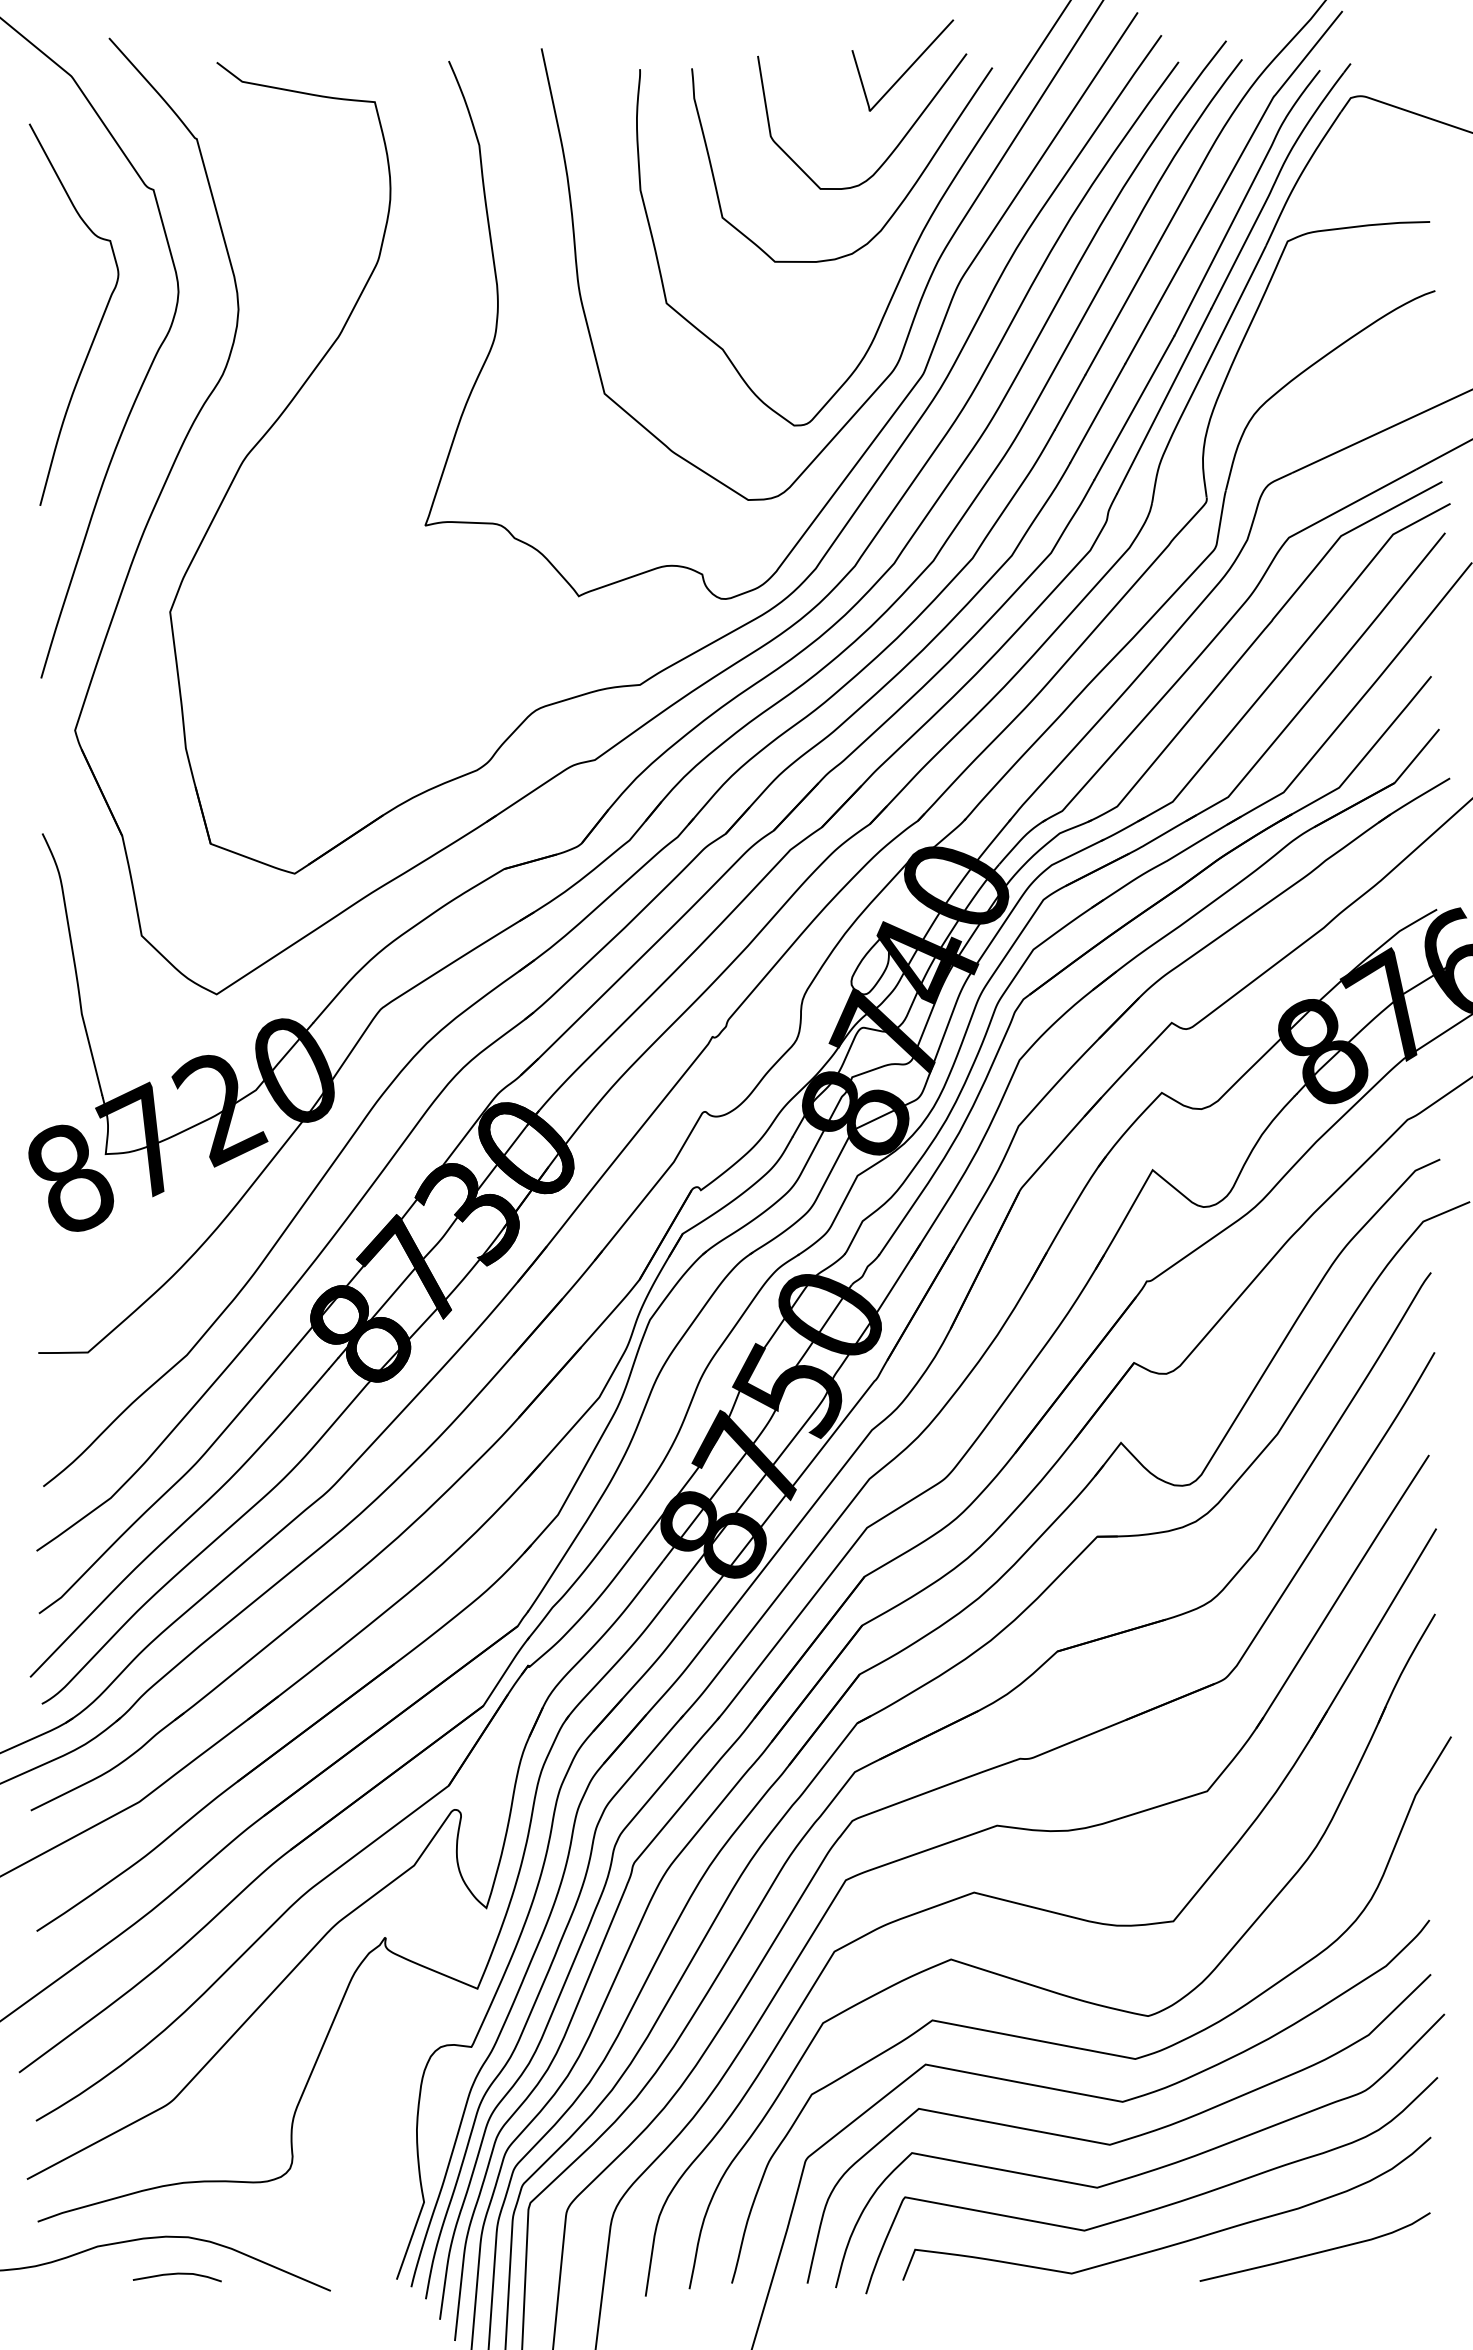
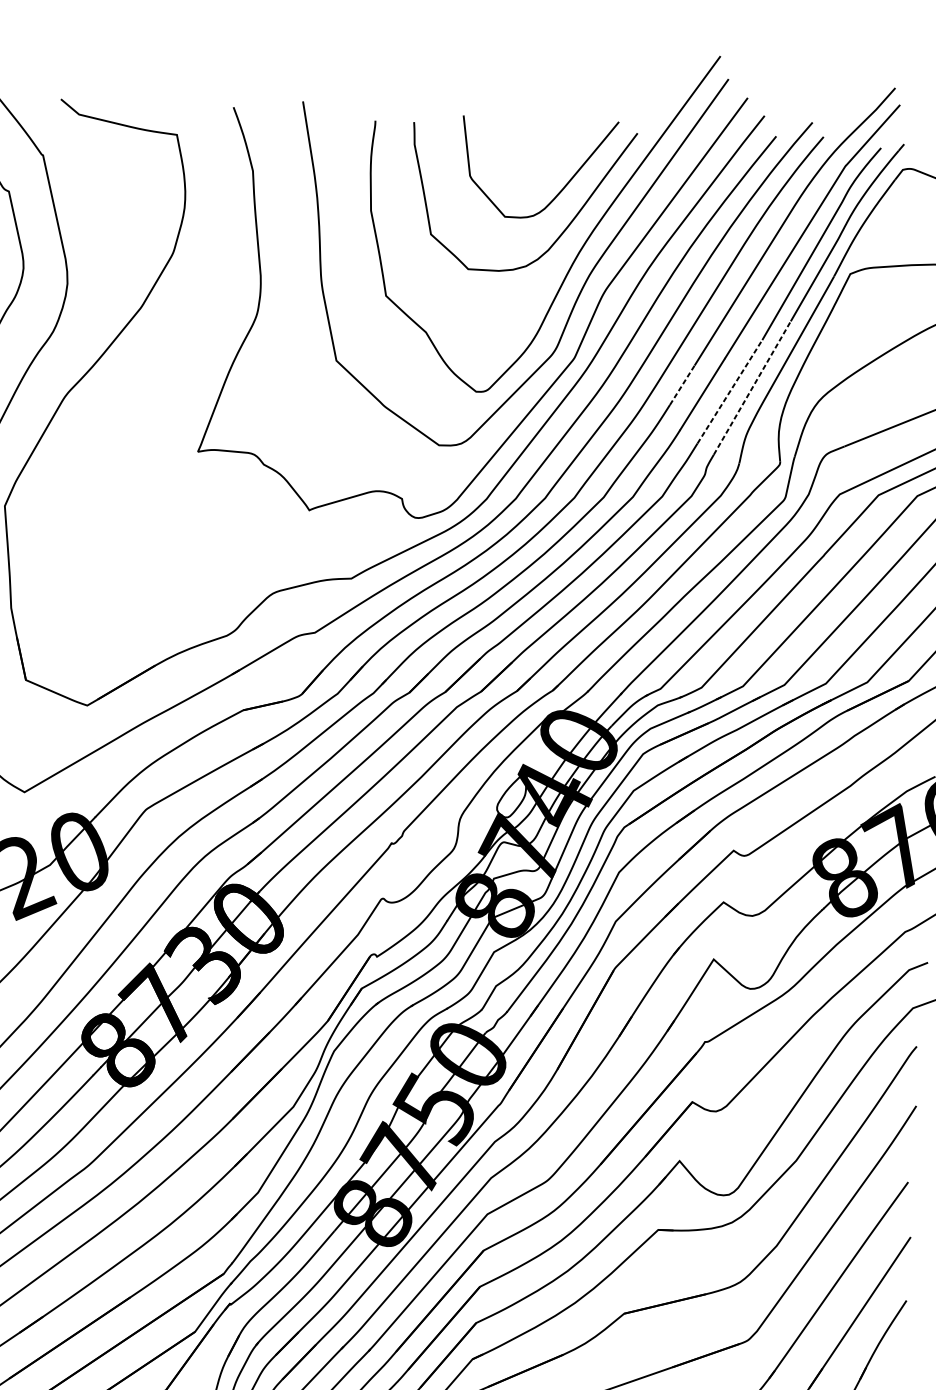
curve: (906, 69) -> (573, 131), removed
line: (1164, 400) -> (752, 387), solid -> dashed
line: (1070, 401) -> (682, 384), solid -> dashed
line: (1134, 407) -> (729, 391), solid -> dashed

